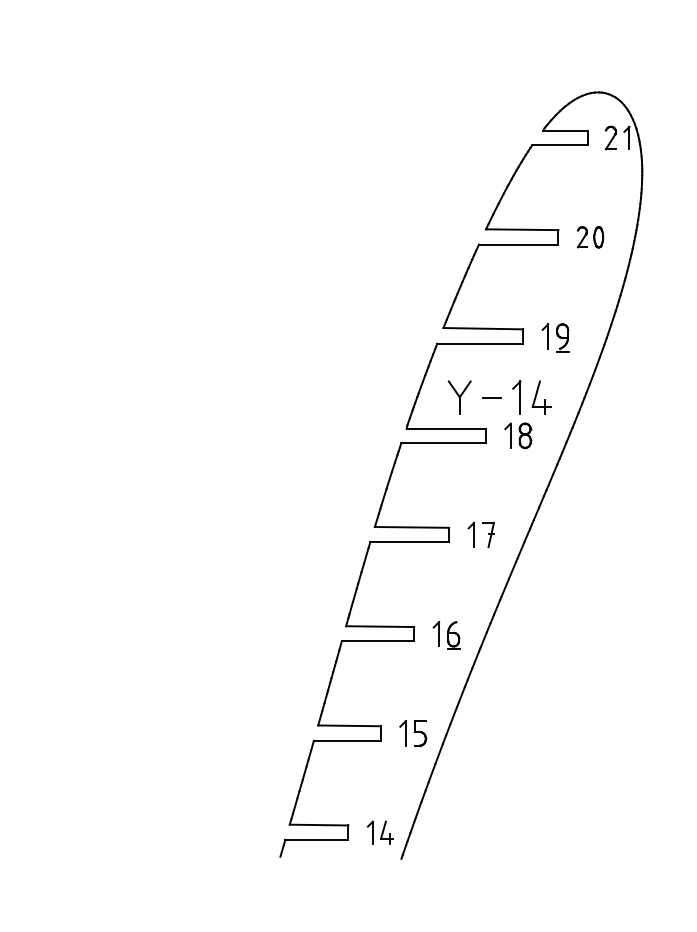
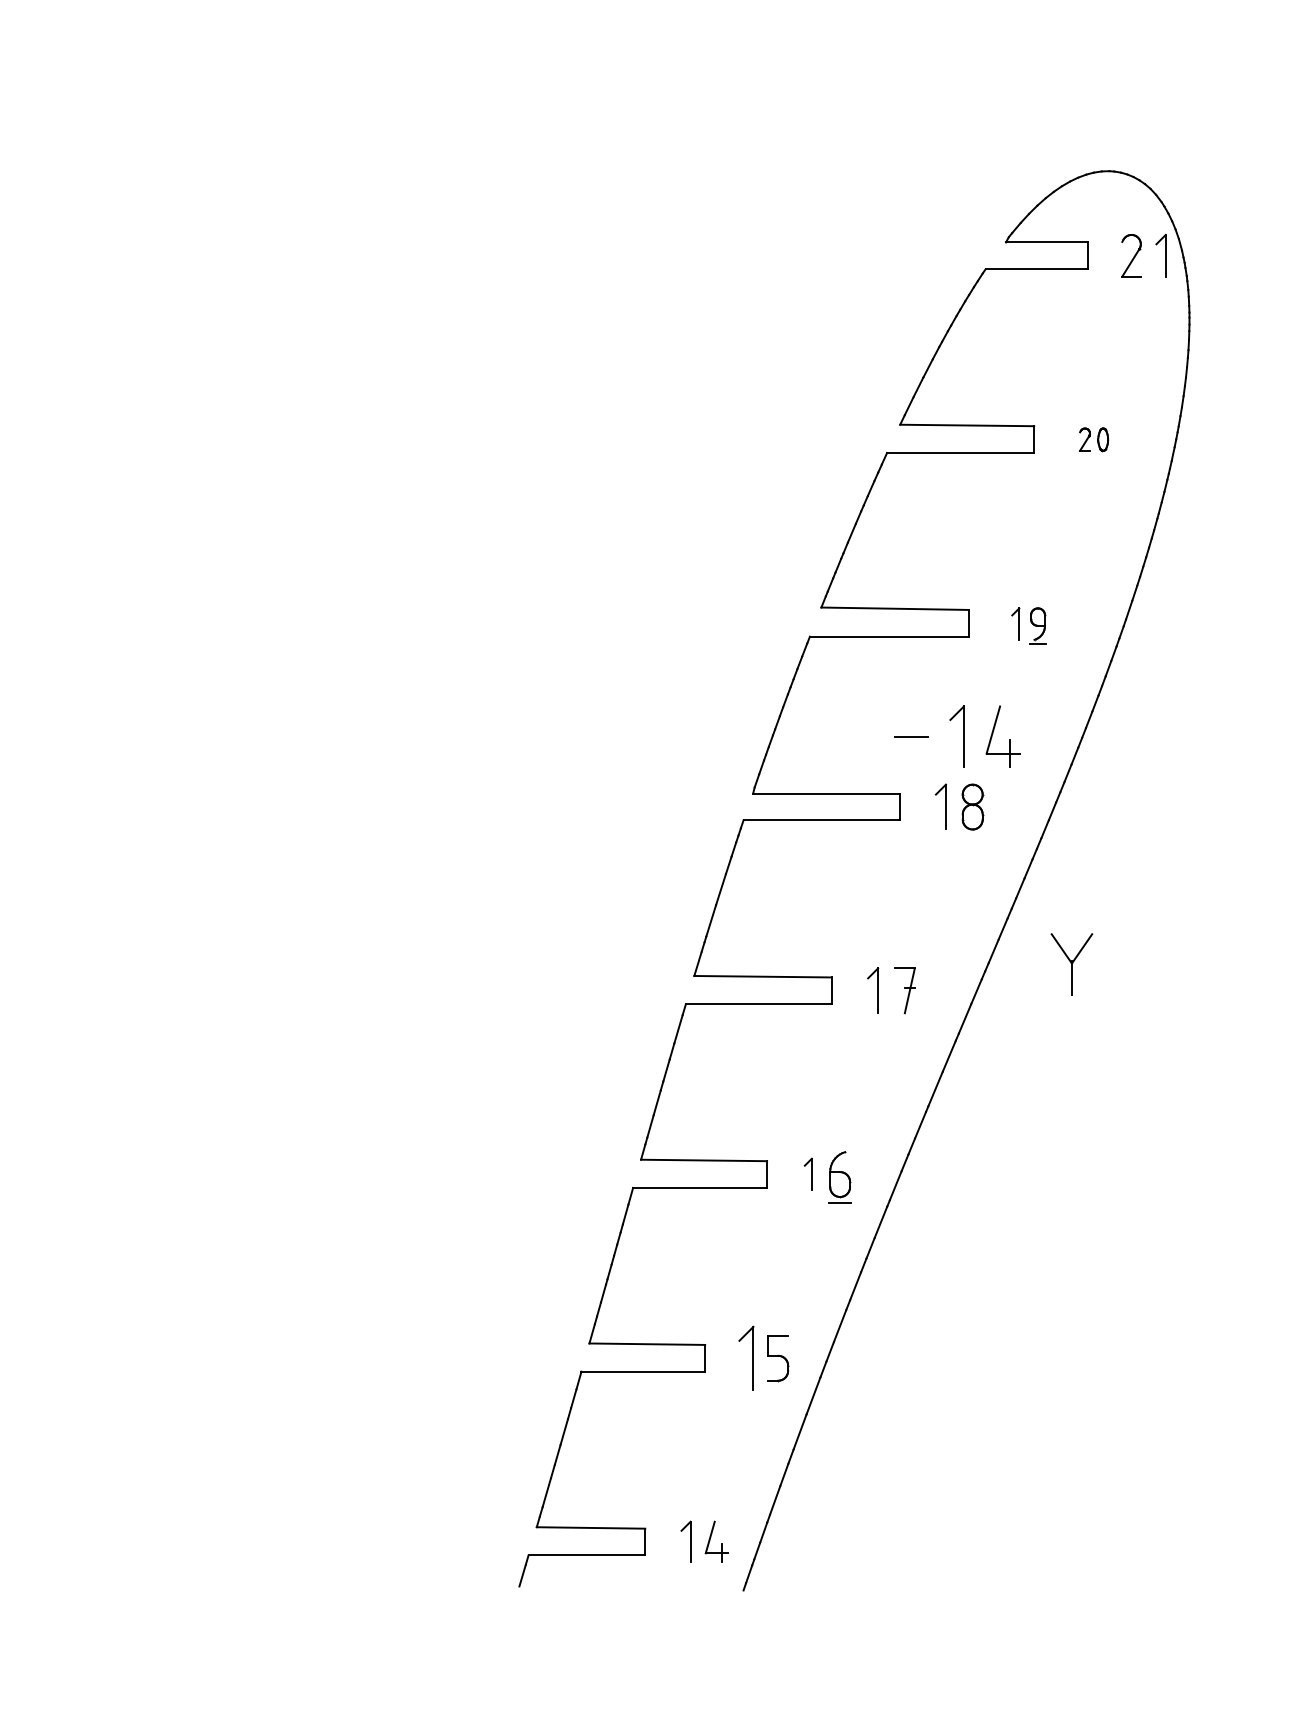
part: (590, 237) -> (1093, 439), size x0.6
part: (555, 337) -> (1028, 625), size x0.7
part: (459, 397) -> (1071, 963), moved
part: (436, 633) -> (808, 1173), size x0.7
part: (402, 733) -> (745, 1358), size x1.4

